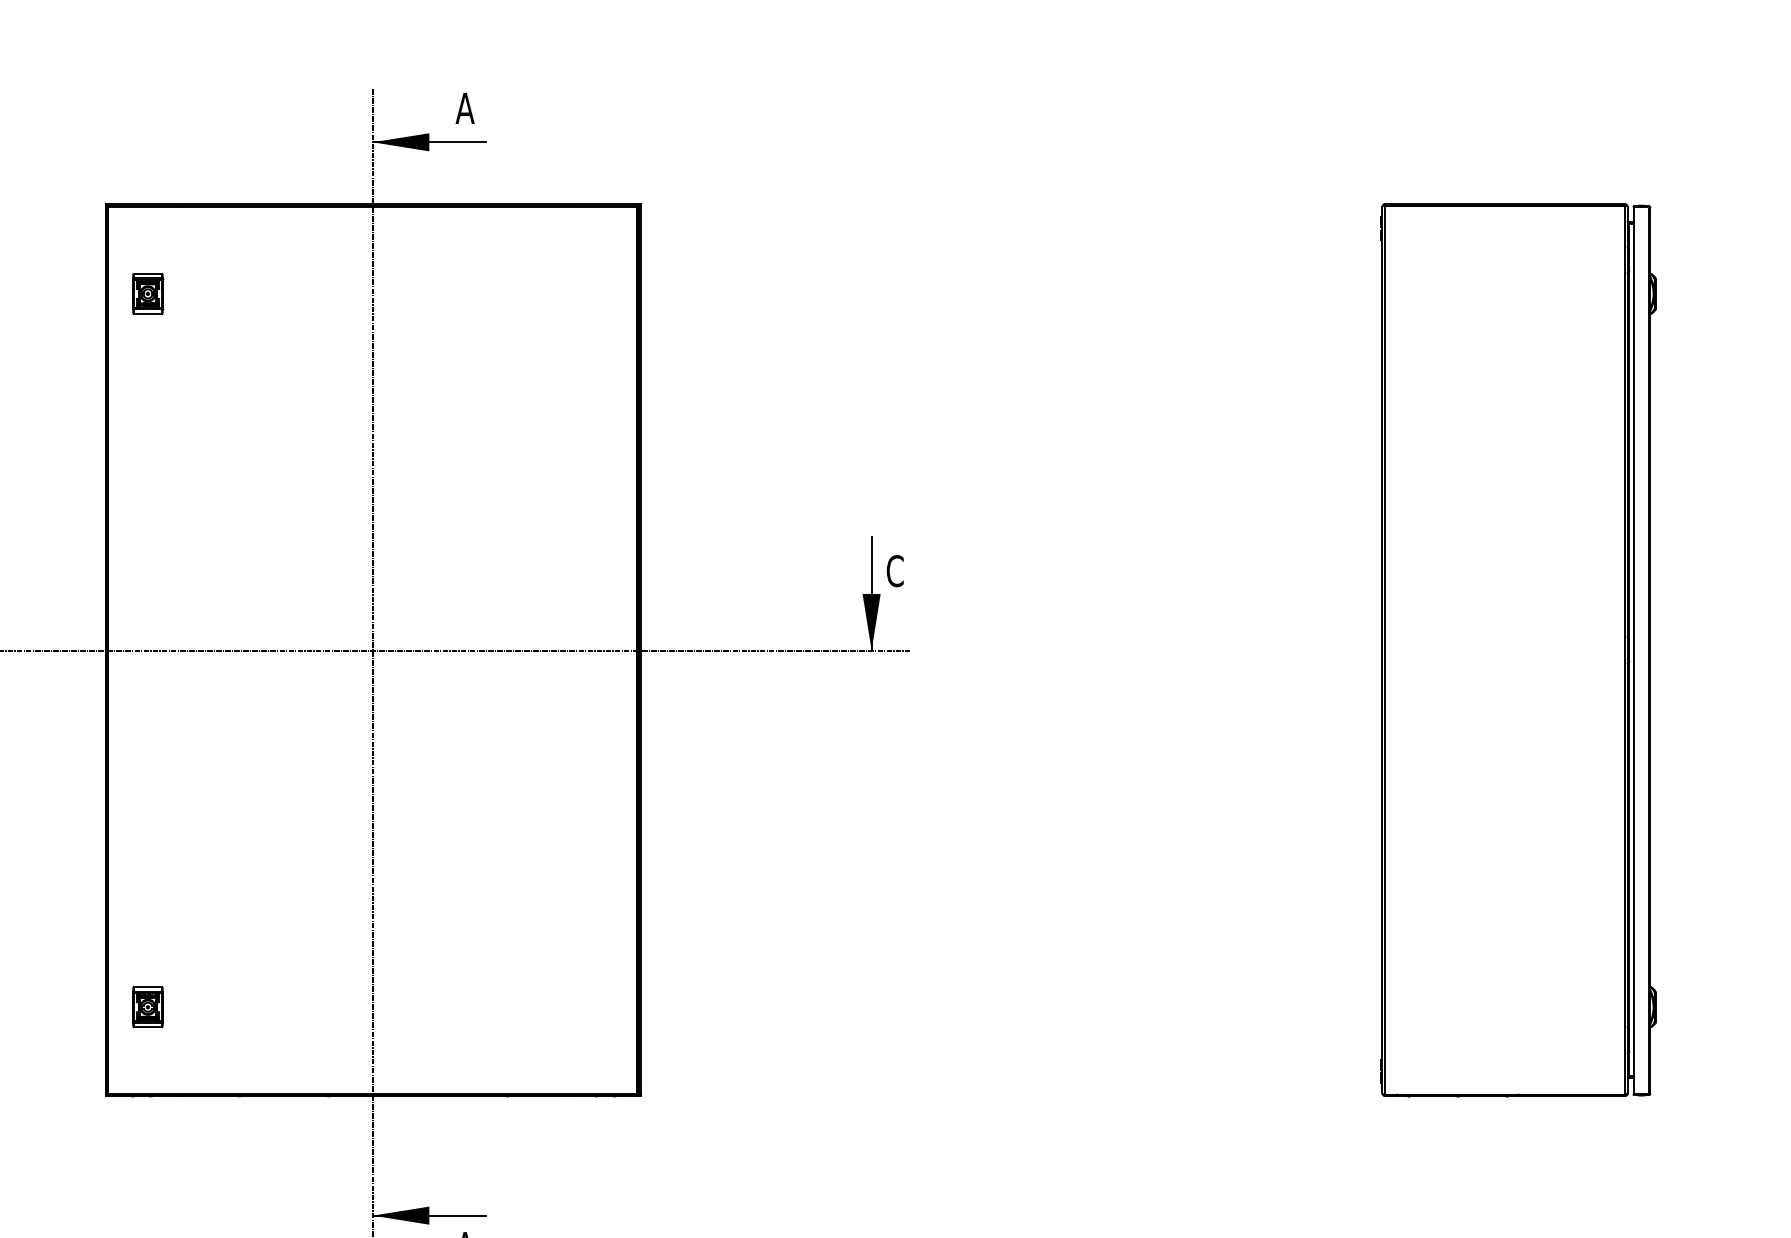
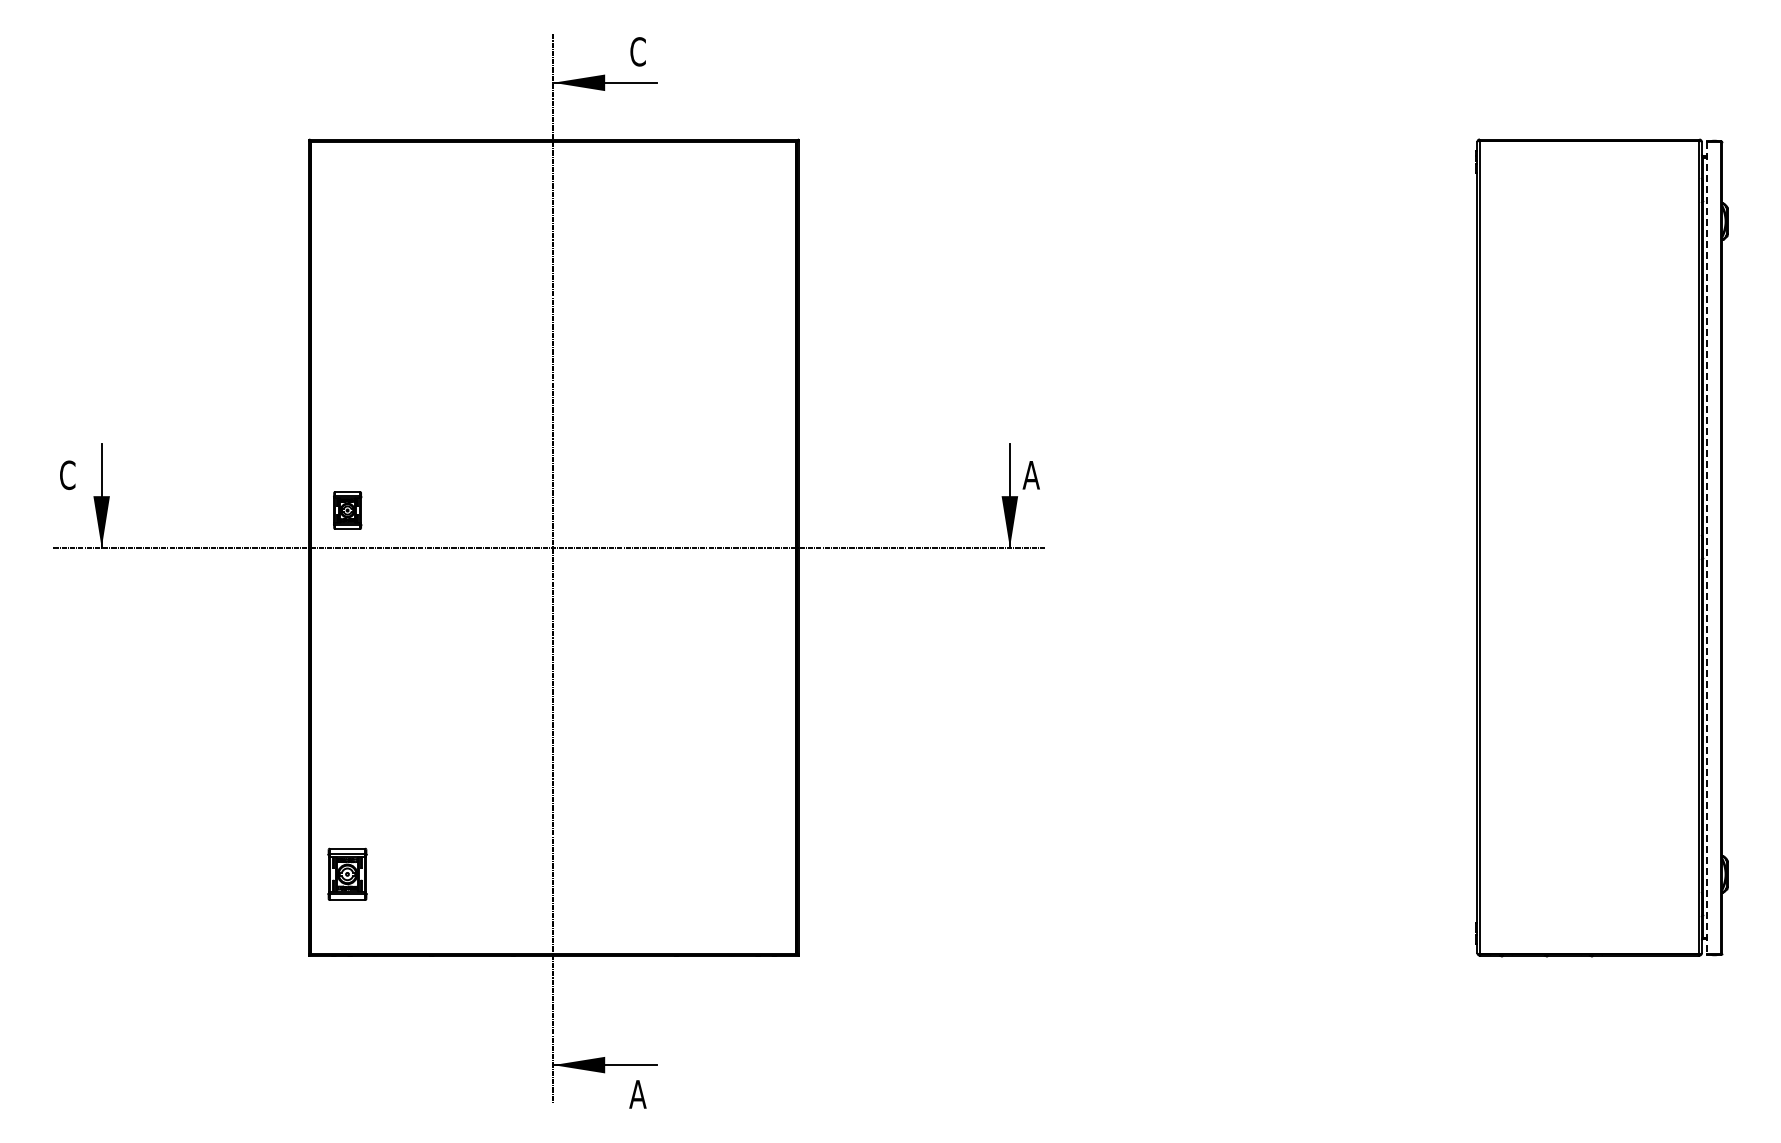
text: (464, 108) -> (637, 51), A -> C
part: (147, 293) -> (347, 510), moved
text: (894, 570) -> (1030, 474), C -> A
line: (1633, 651) -> (1707, 548), solid -> dashed
part: (147, 1007) -> (347, 874), size x1.4

